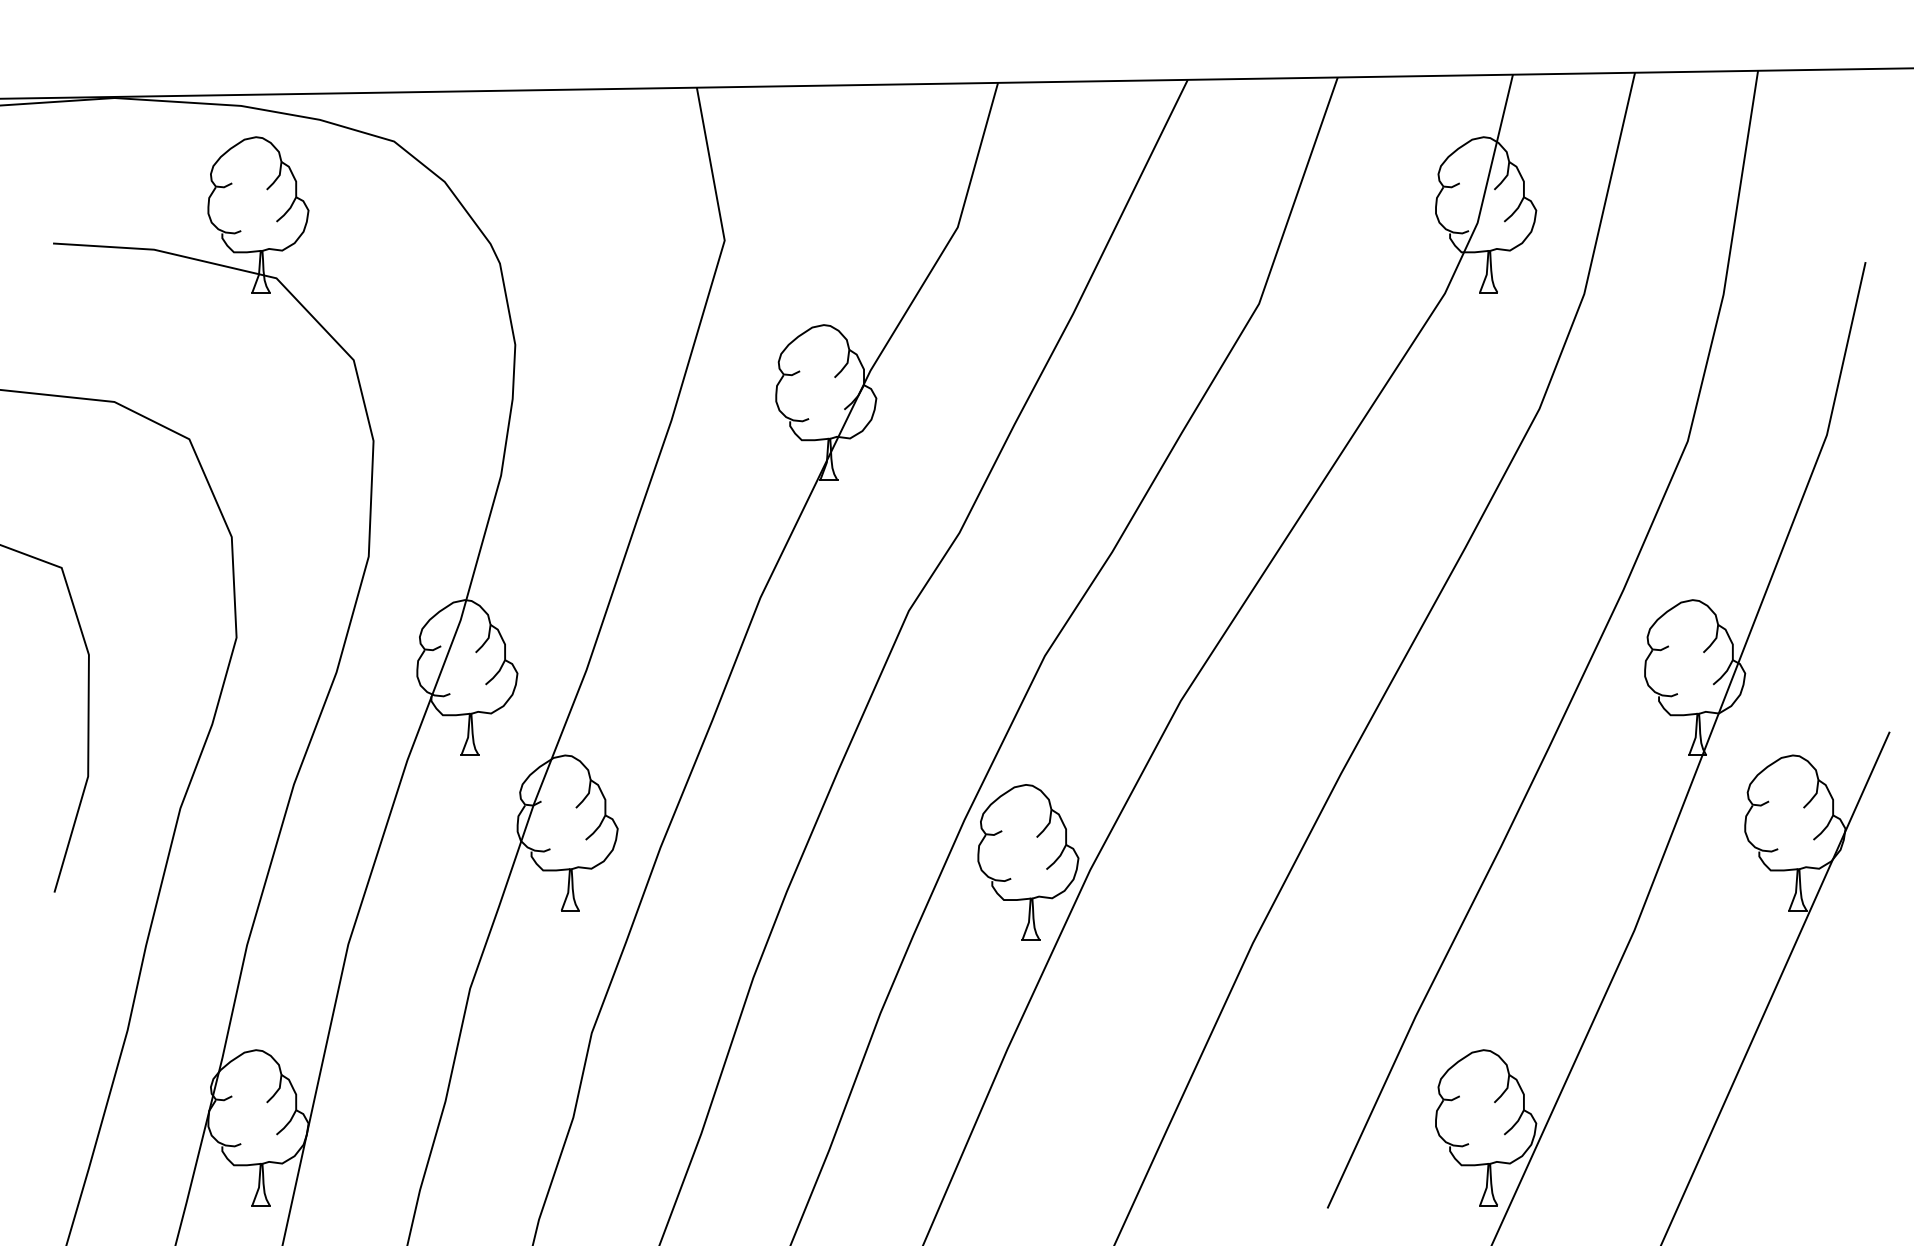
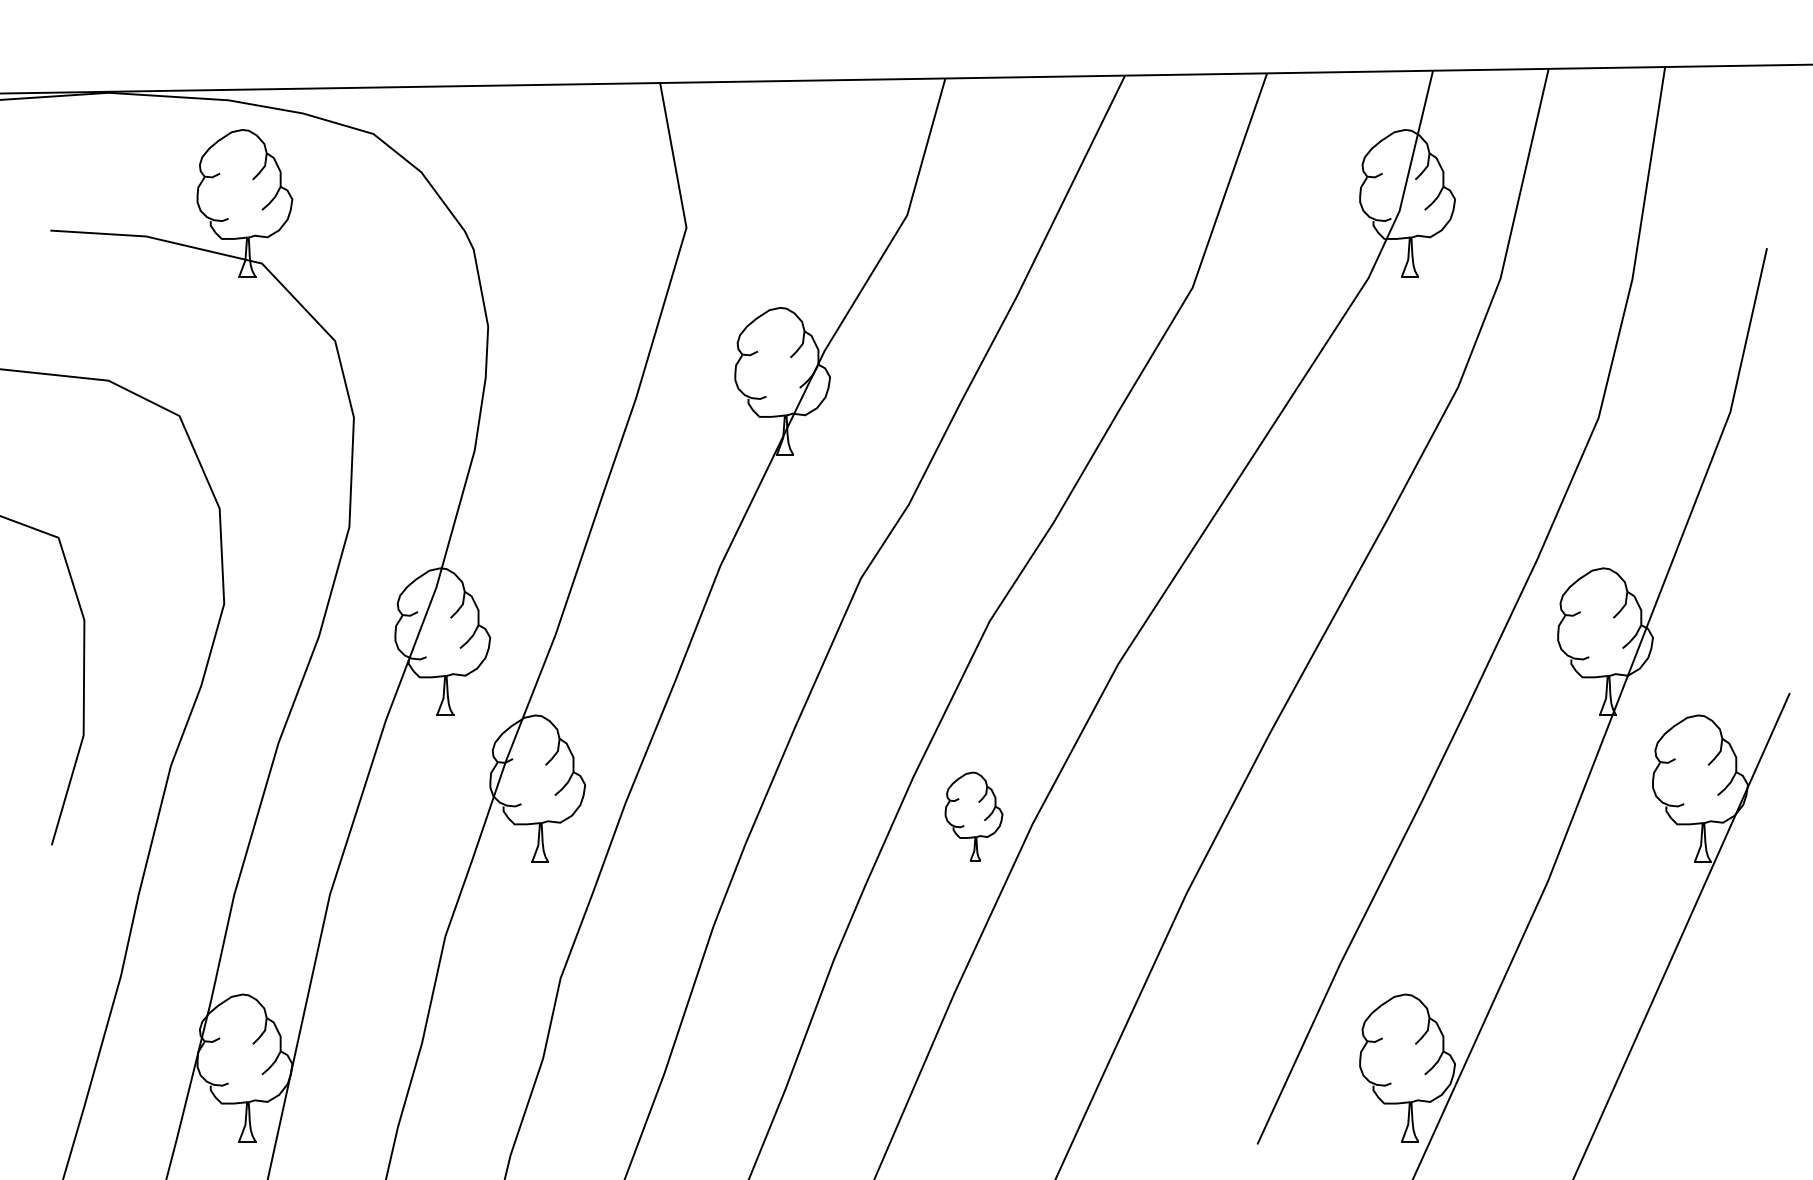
part: (1027, 862) -> (973, 816), size x0.6

